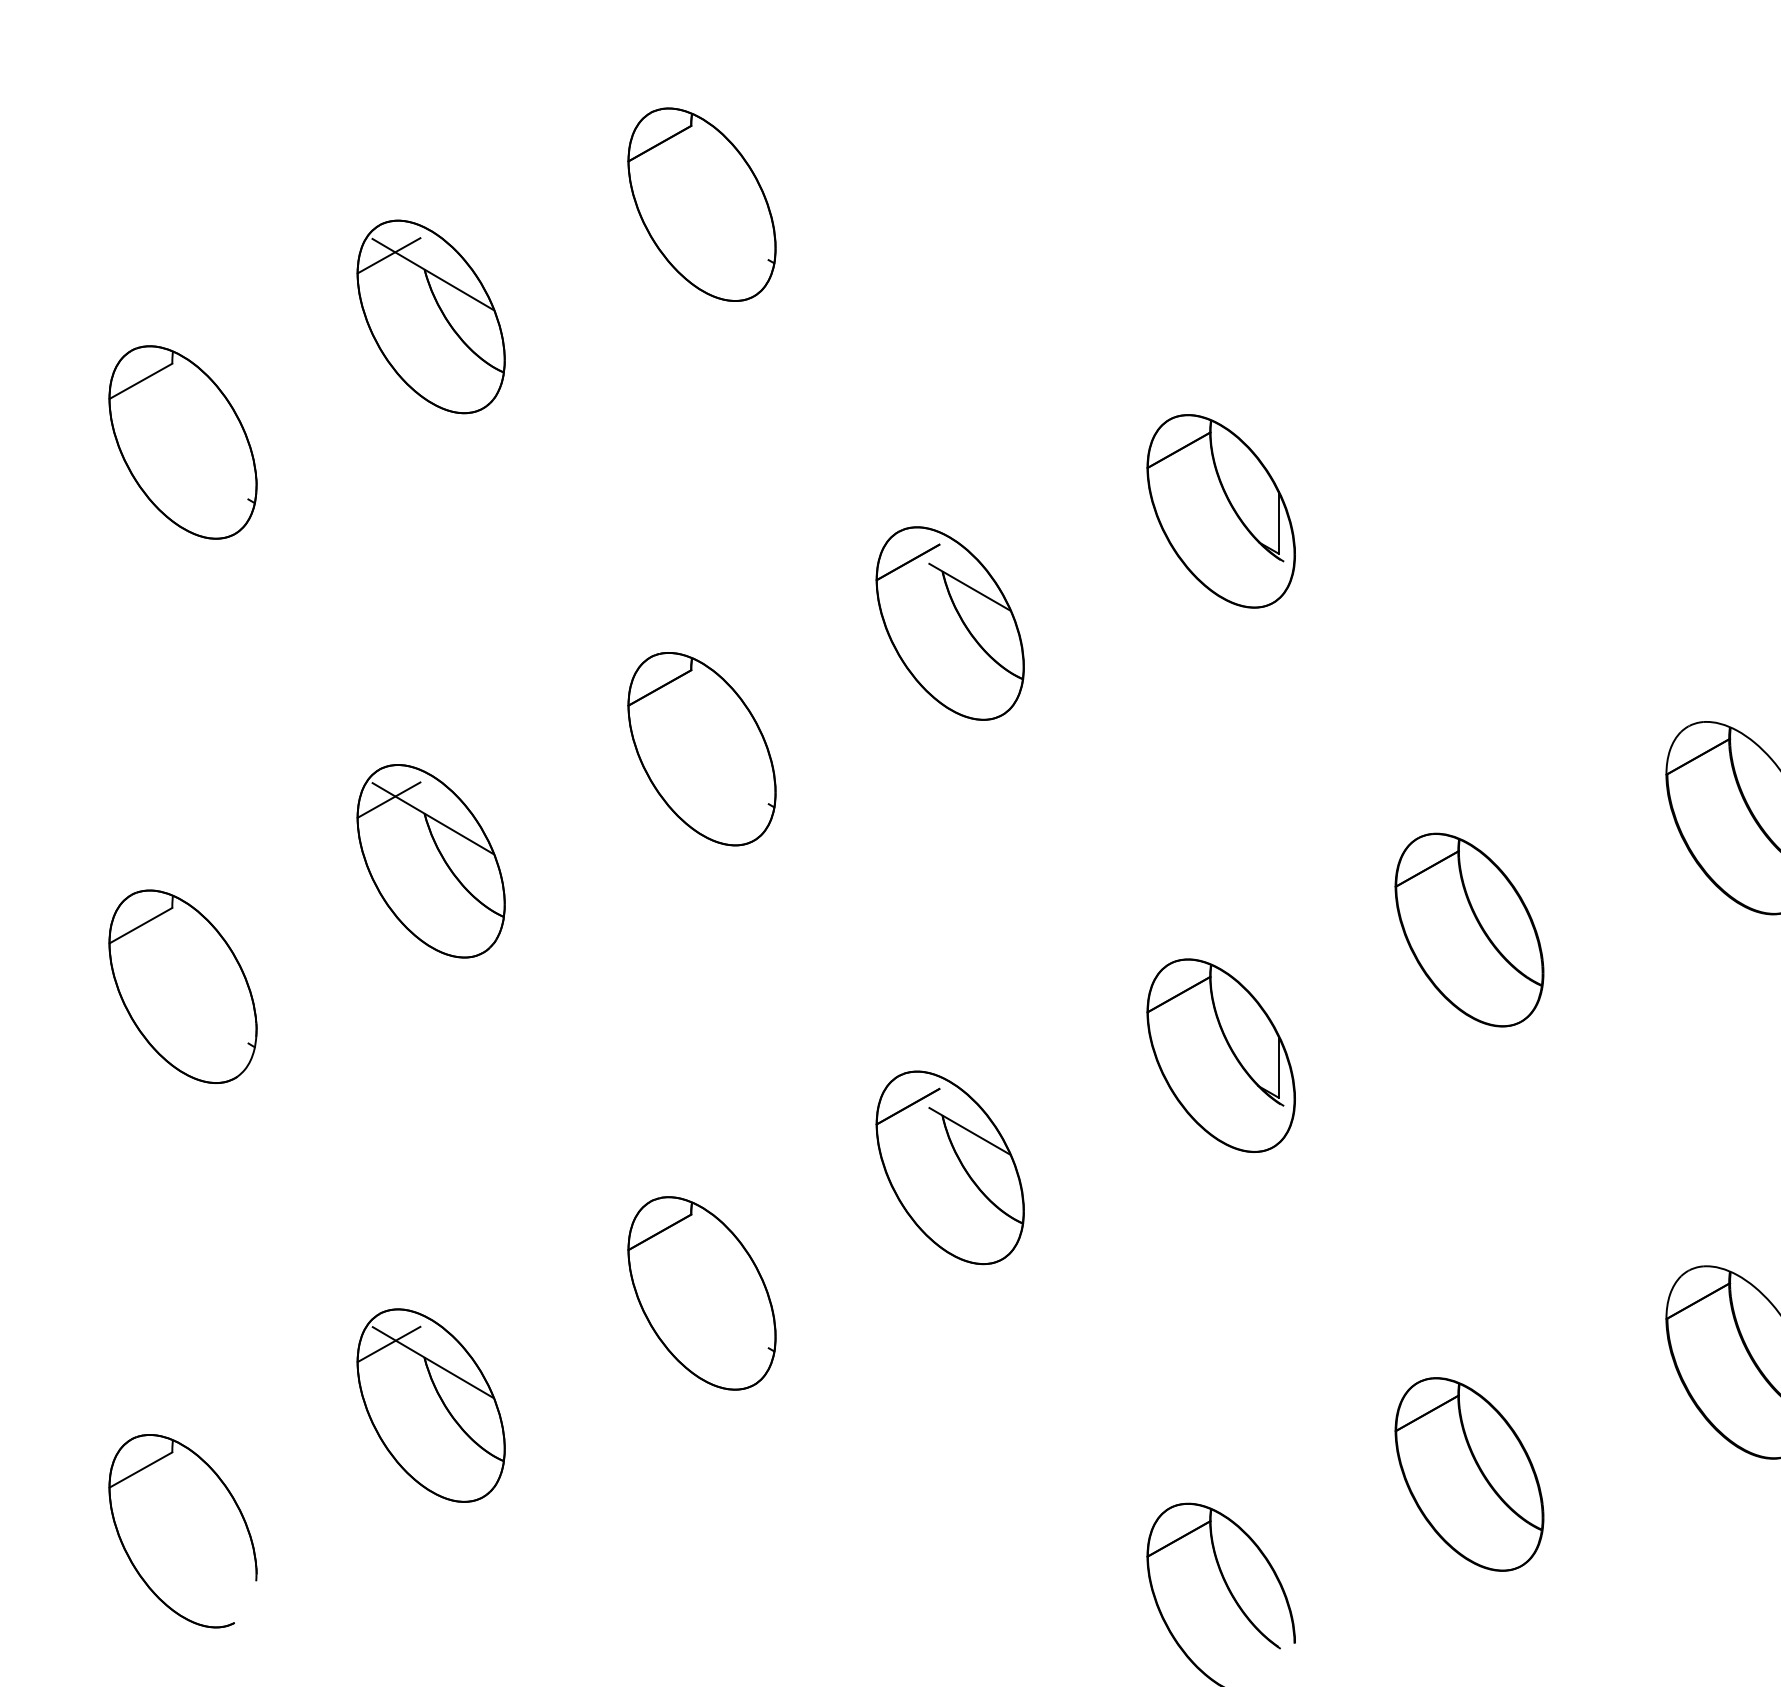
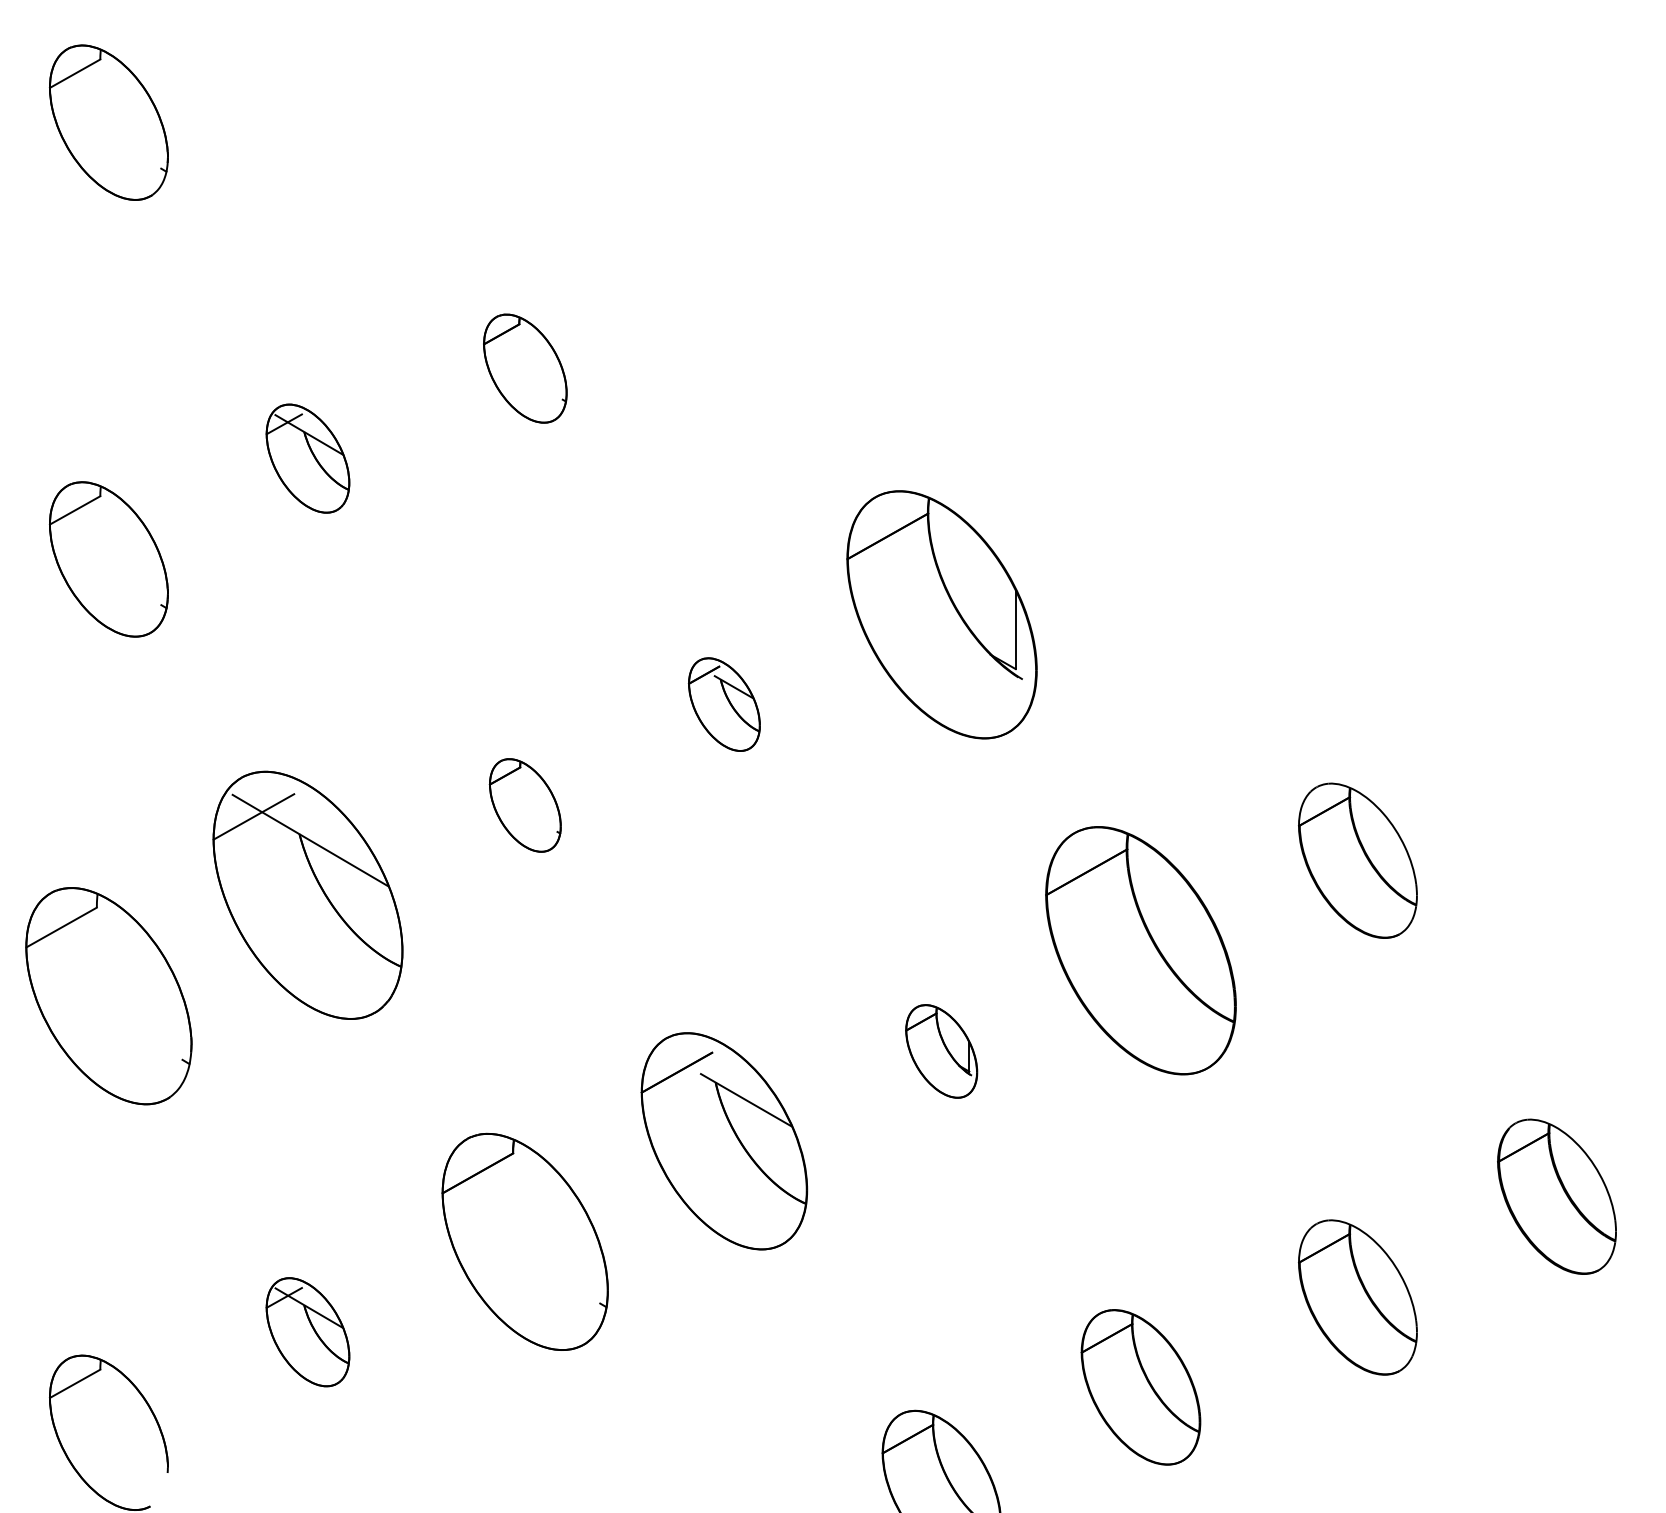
part: (702, 204) -> (525, 368), size x0.7
part: (430, 316) -> (307, 458), size x0.7
part: (1220, 511) -> (941, 614), size x1.6
part: (950, 623) -> (724, 704), size x0.6
part: (702, 749) -> (525, 805), size x0.6
part: (430, 861) -> (307, 895), size x1.6
part: (1468, 929) -> (1140, 950), size x1.6
part: (182, 986) -> (108, 995), size x1.4
part: (1220, 1055) -> (941, 1051), size x0.6
part: (950, 1168) -> (724, 1141), size x1.4
part: (702, 1293) -> (525, 1242), size x1.4
part: (430, 1406) -> (307, 1332), size x0.7

